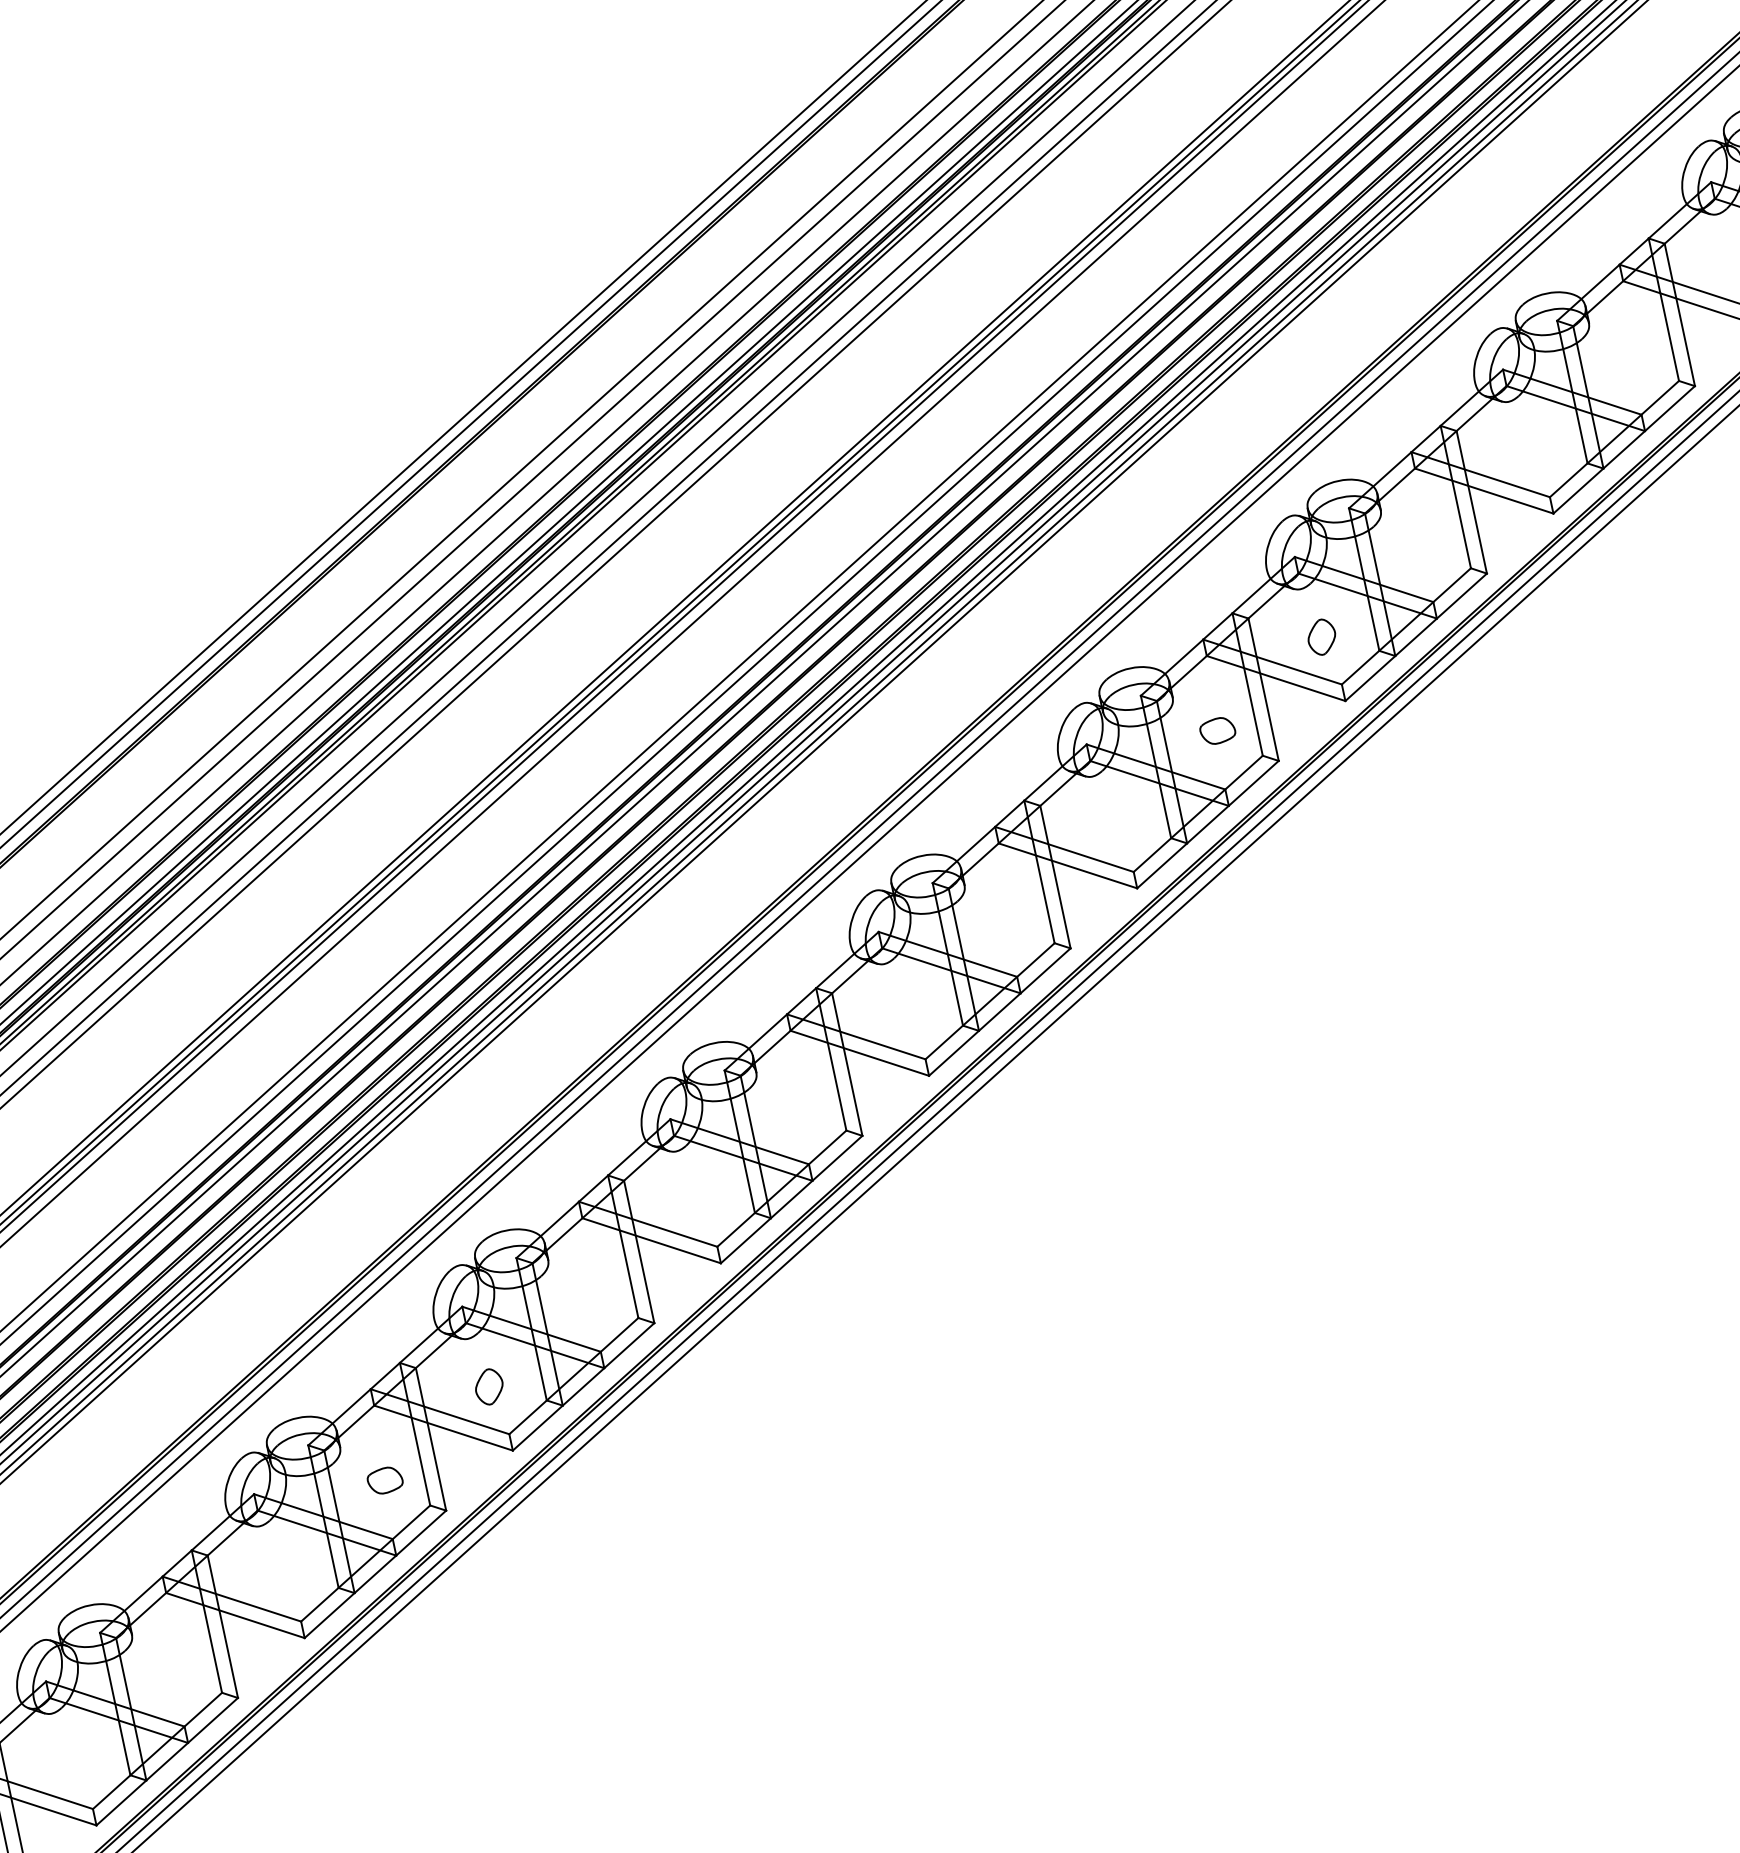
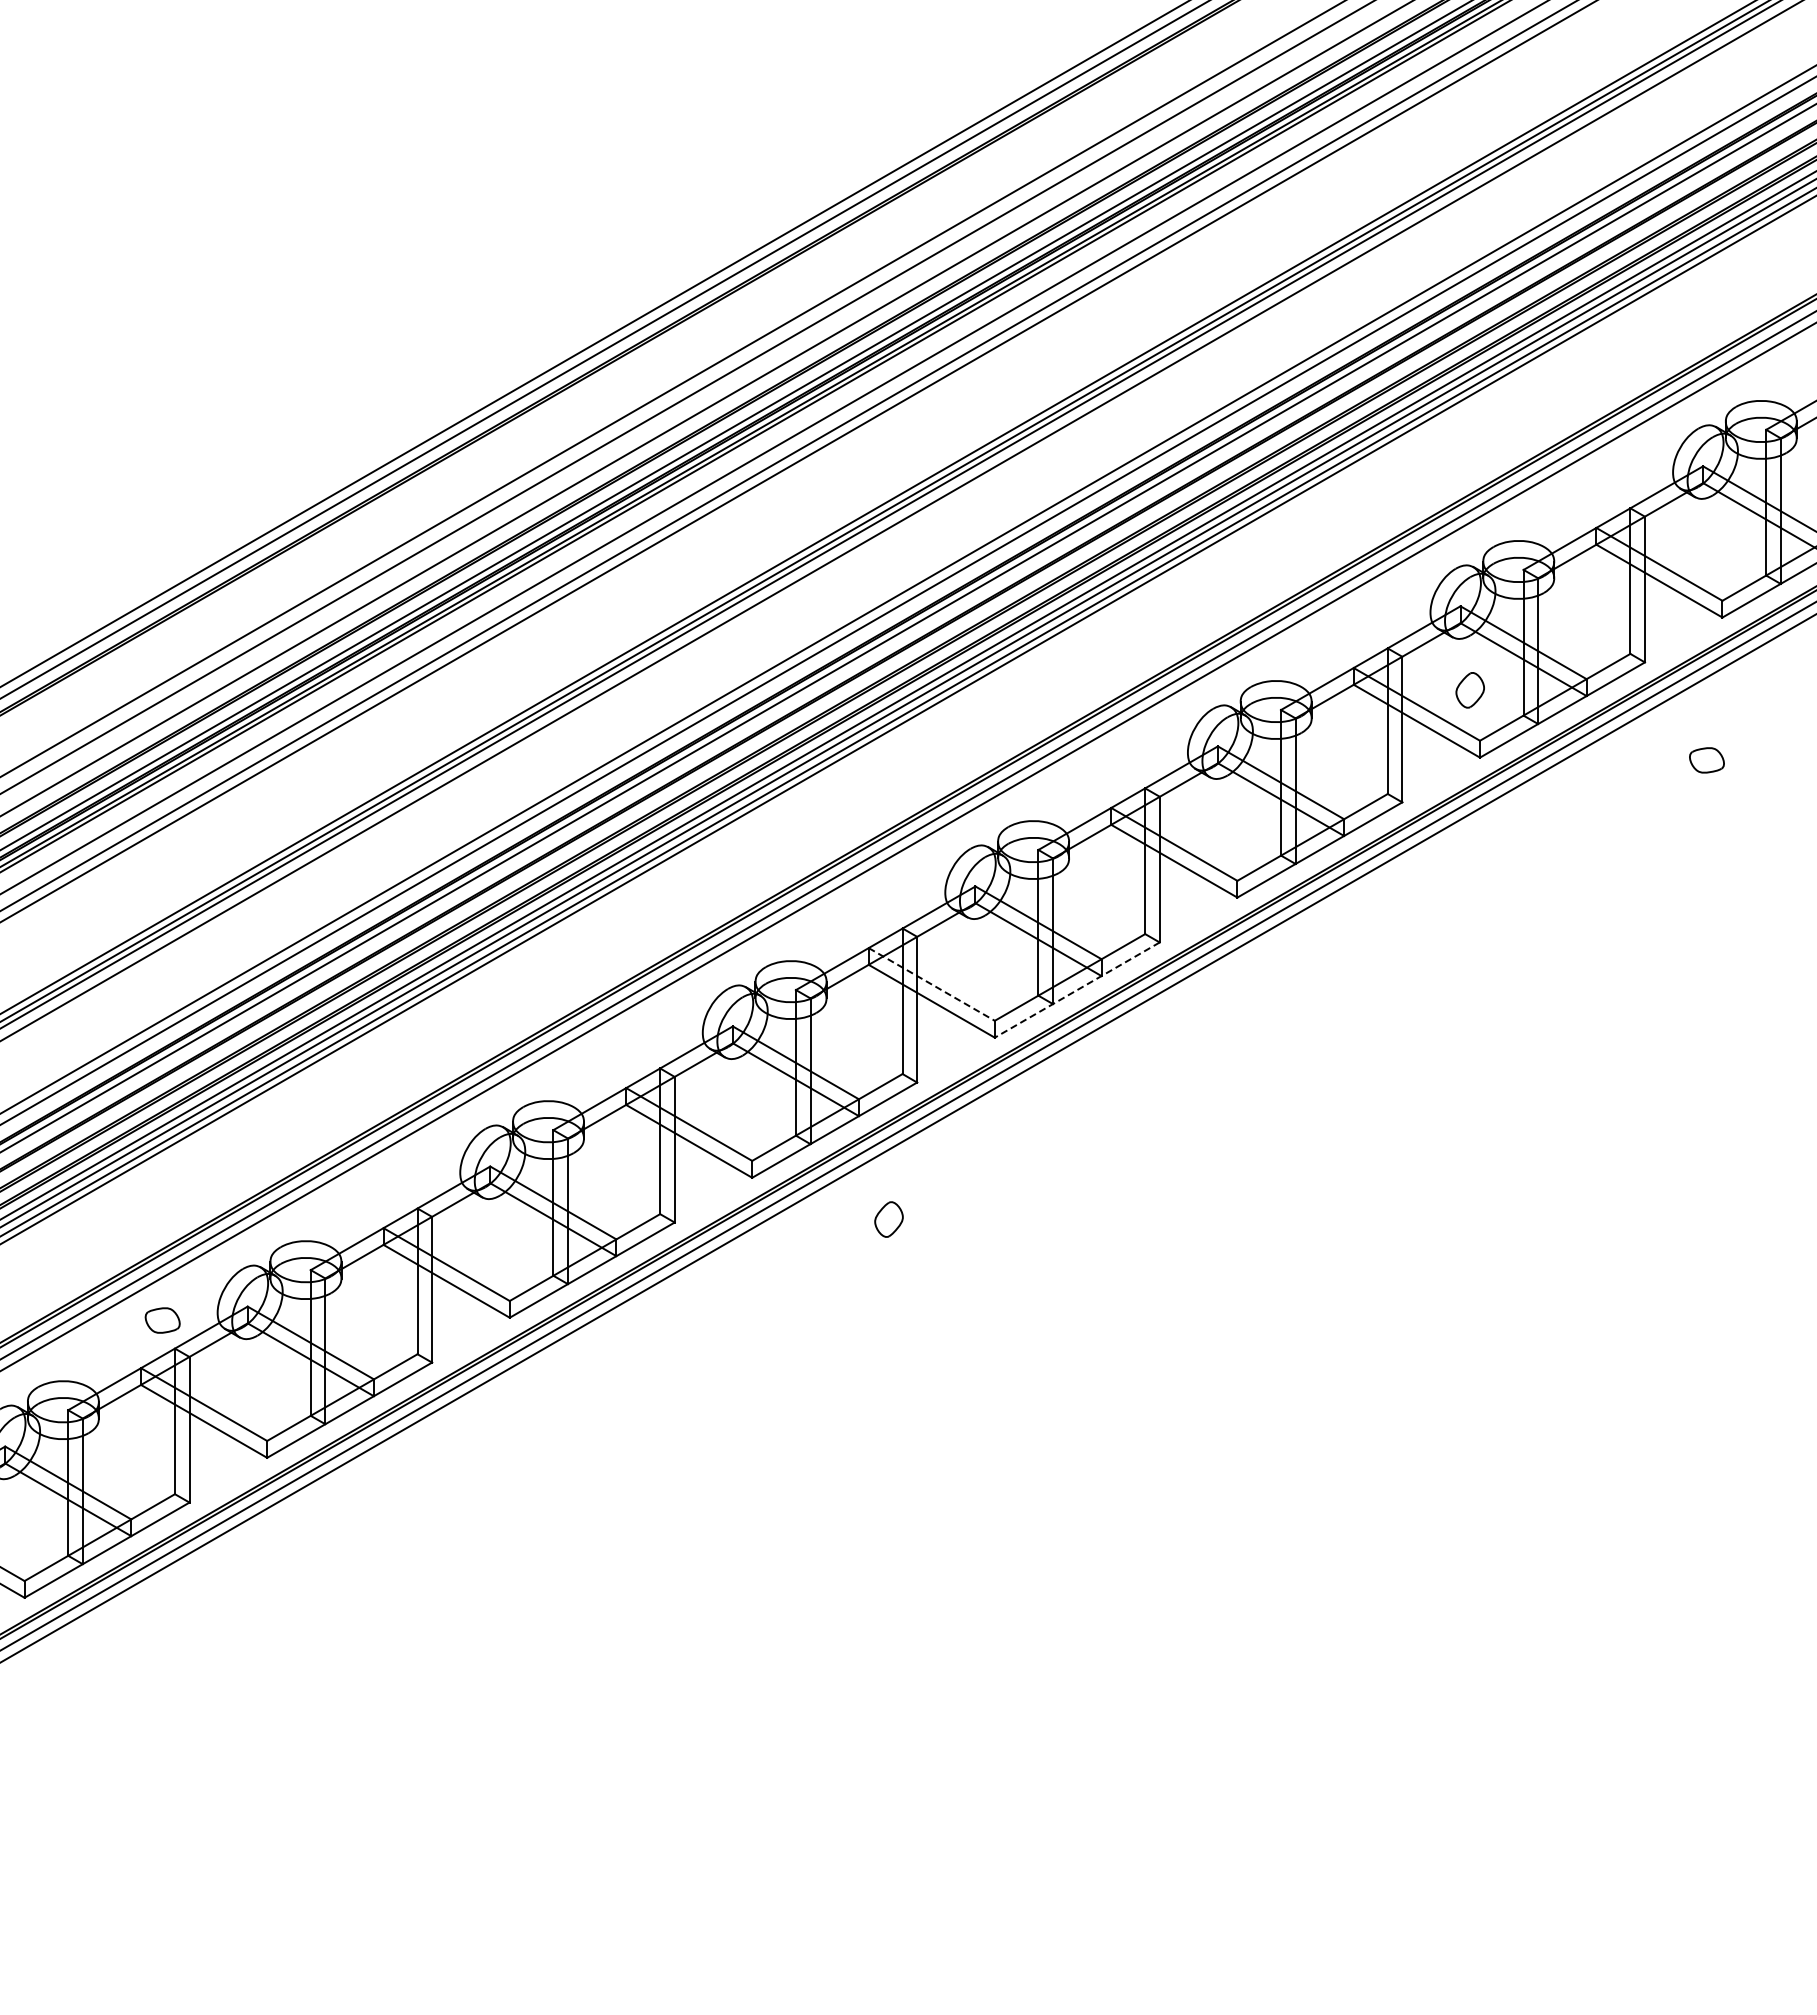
part: (1217, 731) -> (1706, 760), moved
line: (999, 1012) -> (1076, 990), solid -> dashed
line: (856, 1036) -> (931, 984), solid -> dashed
part: (488, 1386) -> (888, 1219), moved
part: (384, 1480) -> (162, 1320), moved

